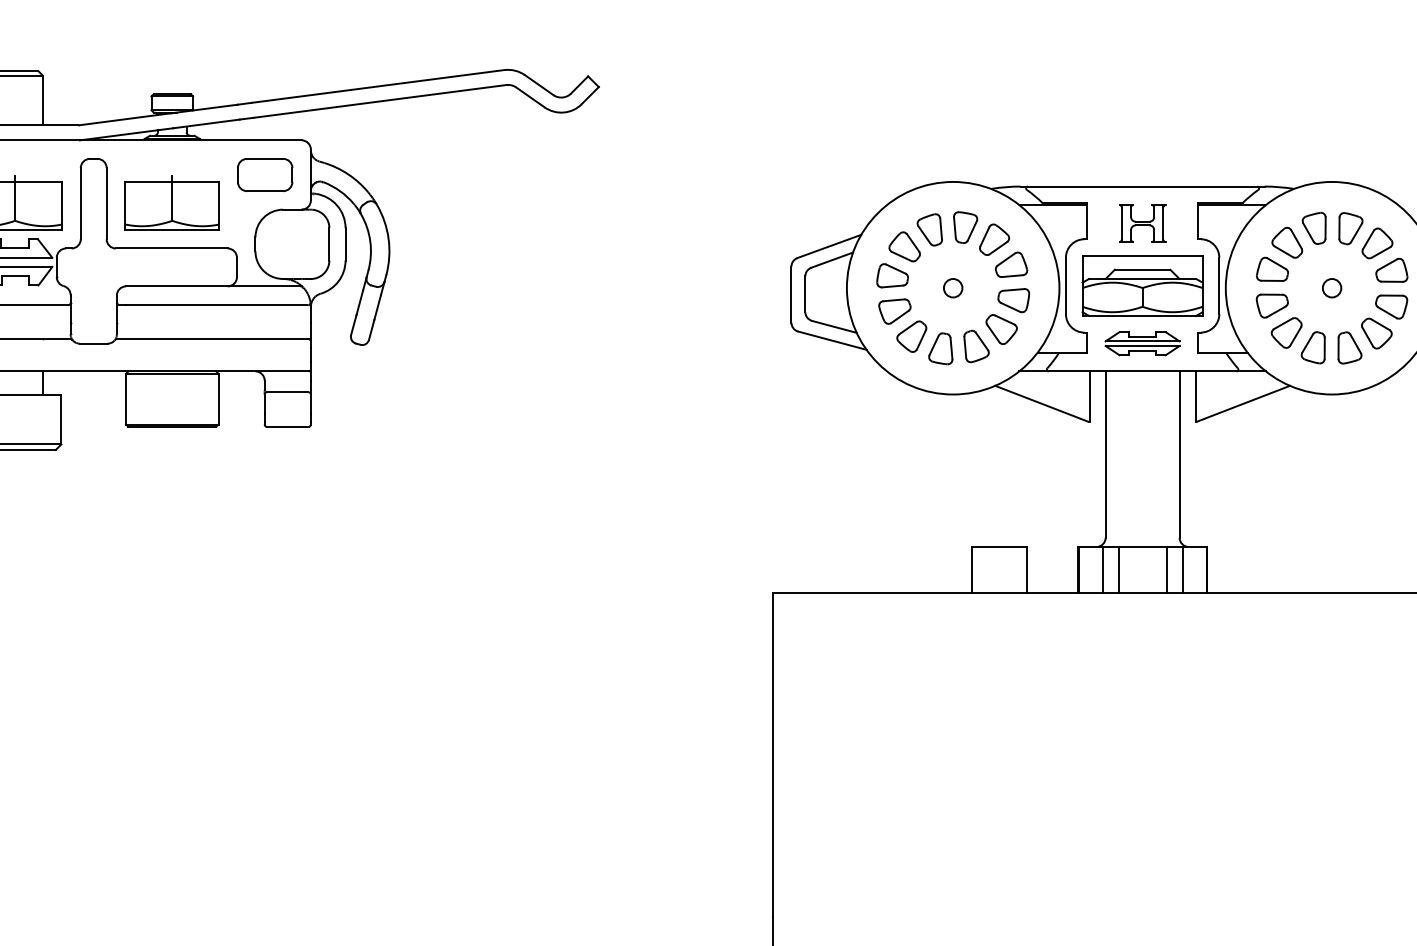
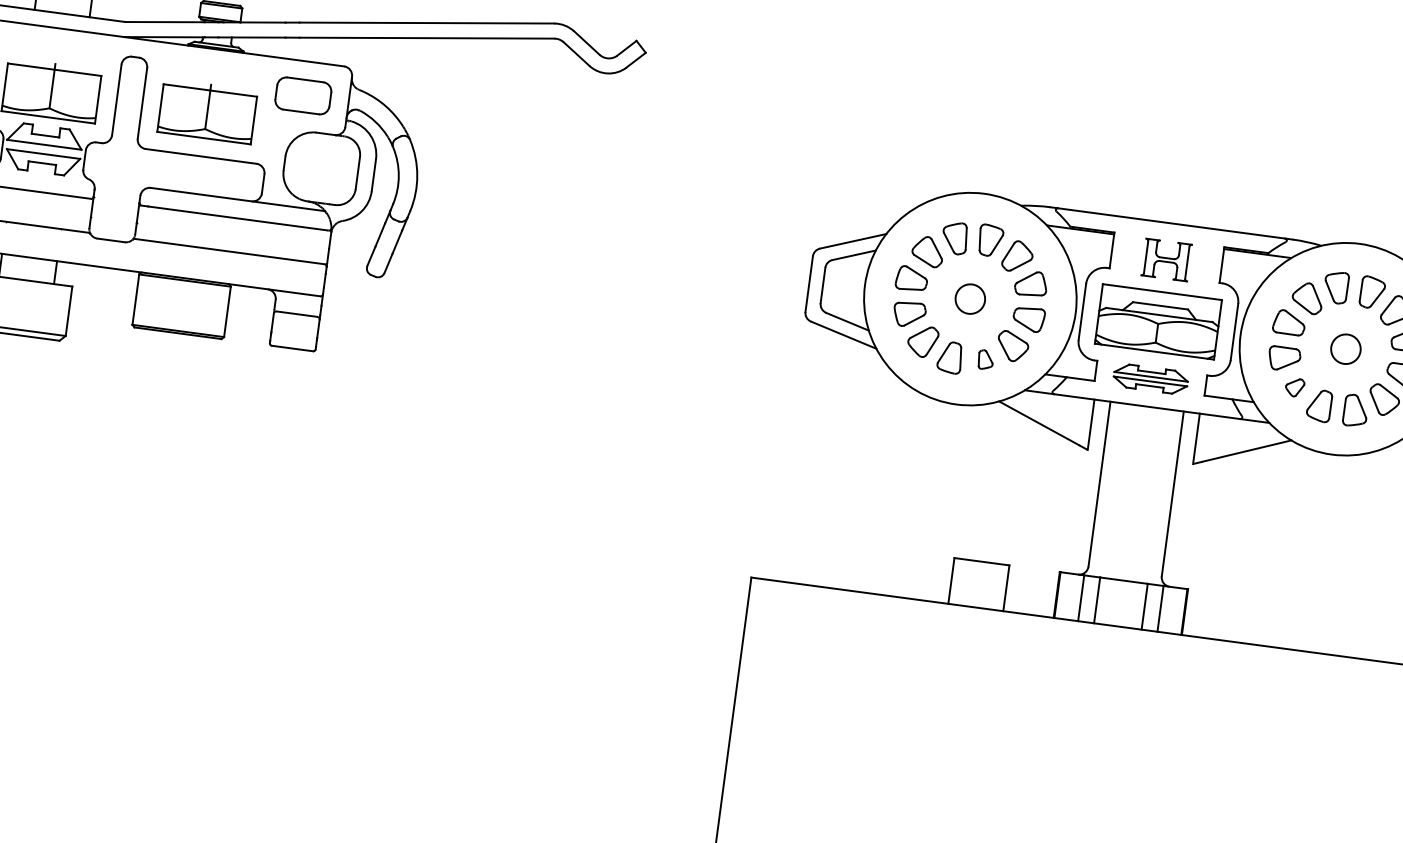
circle: (952, 288) -> (969, 299), size x1.6
circle: (1331, 288) -> (1345, 349), size x1.6
part: (1286, 332) -> (1294, 387), size x0.6
part: (976, 346) -> (985, 359), size x0.6

